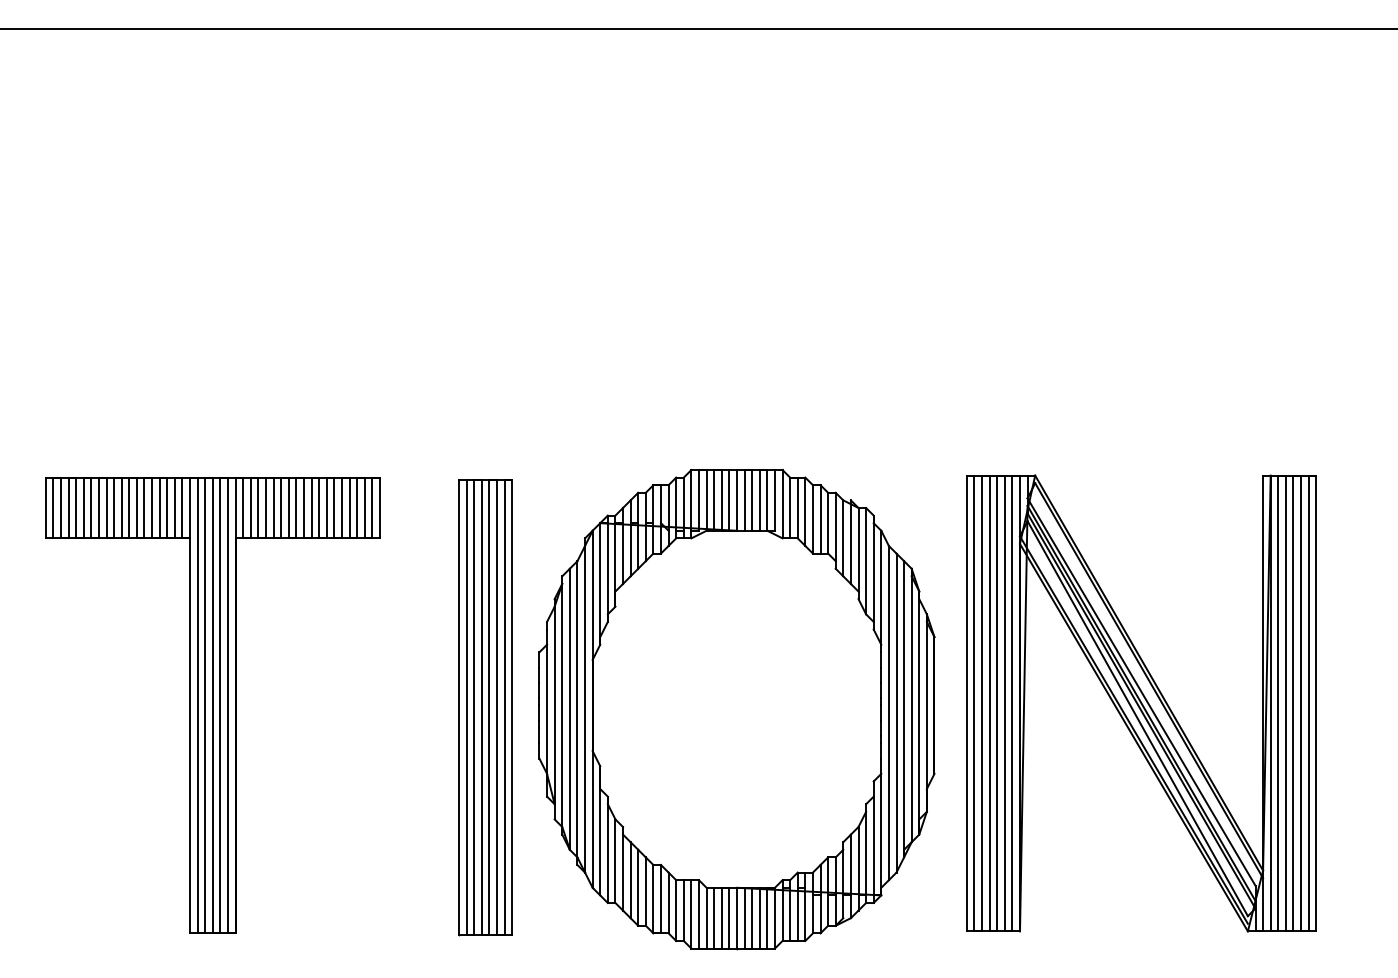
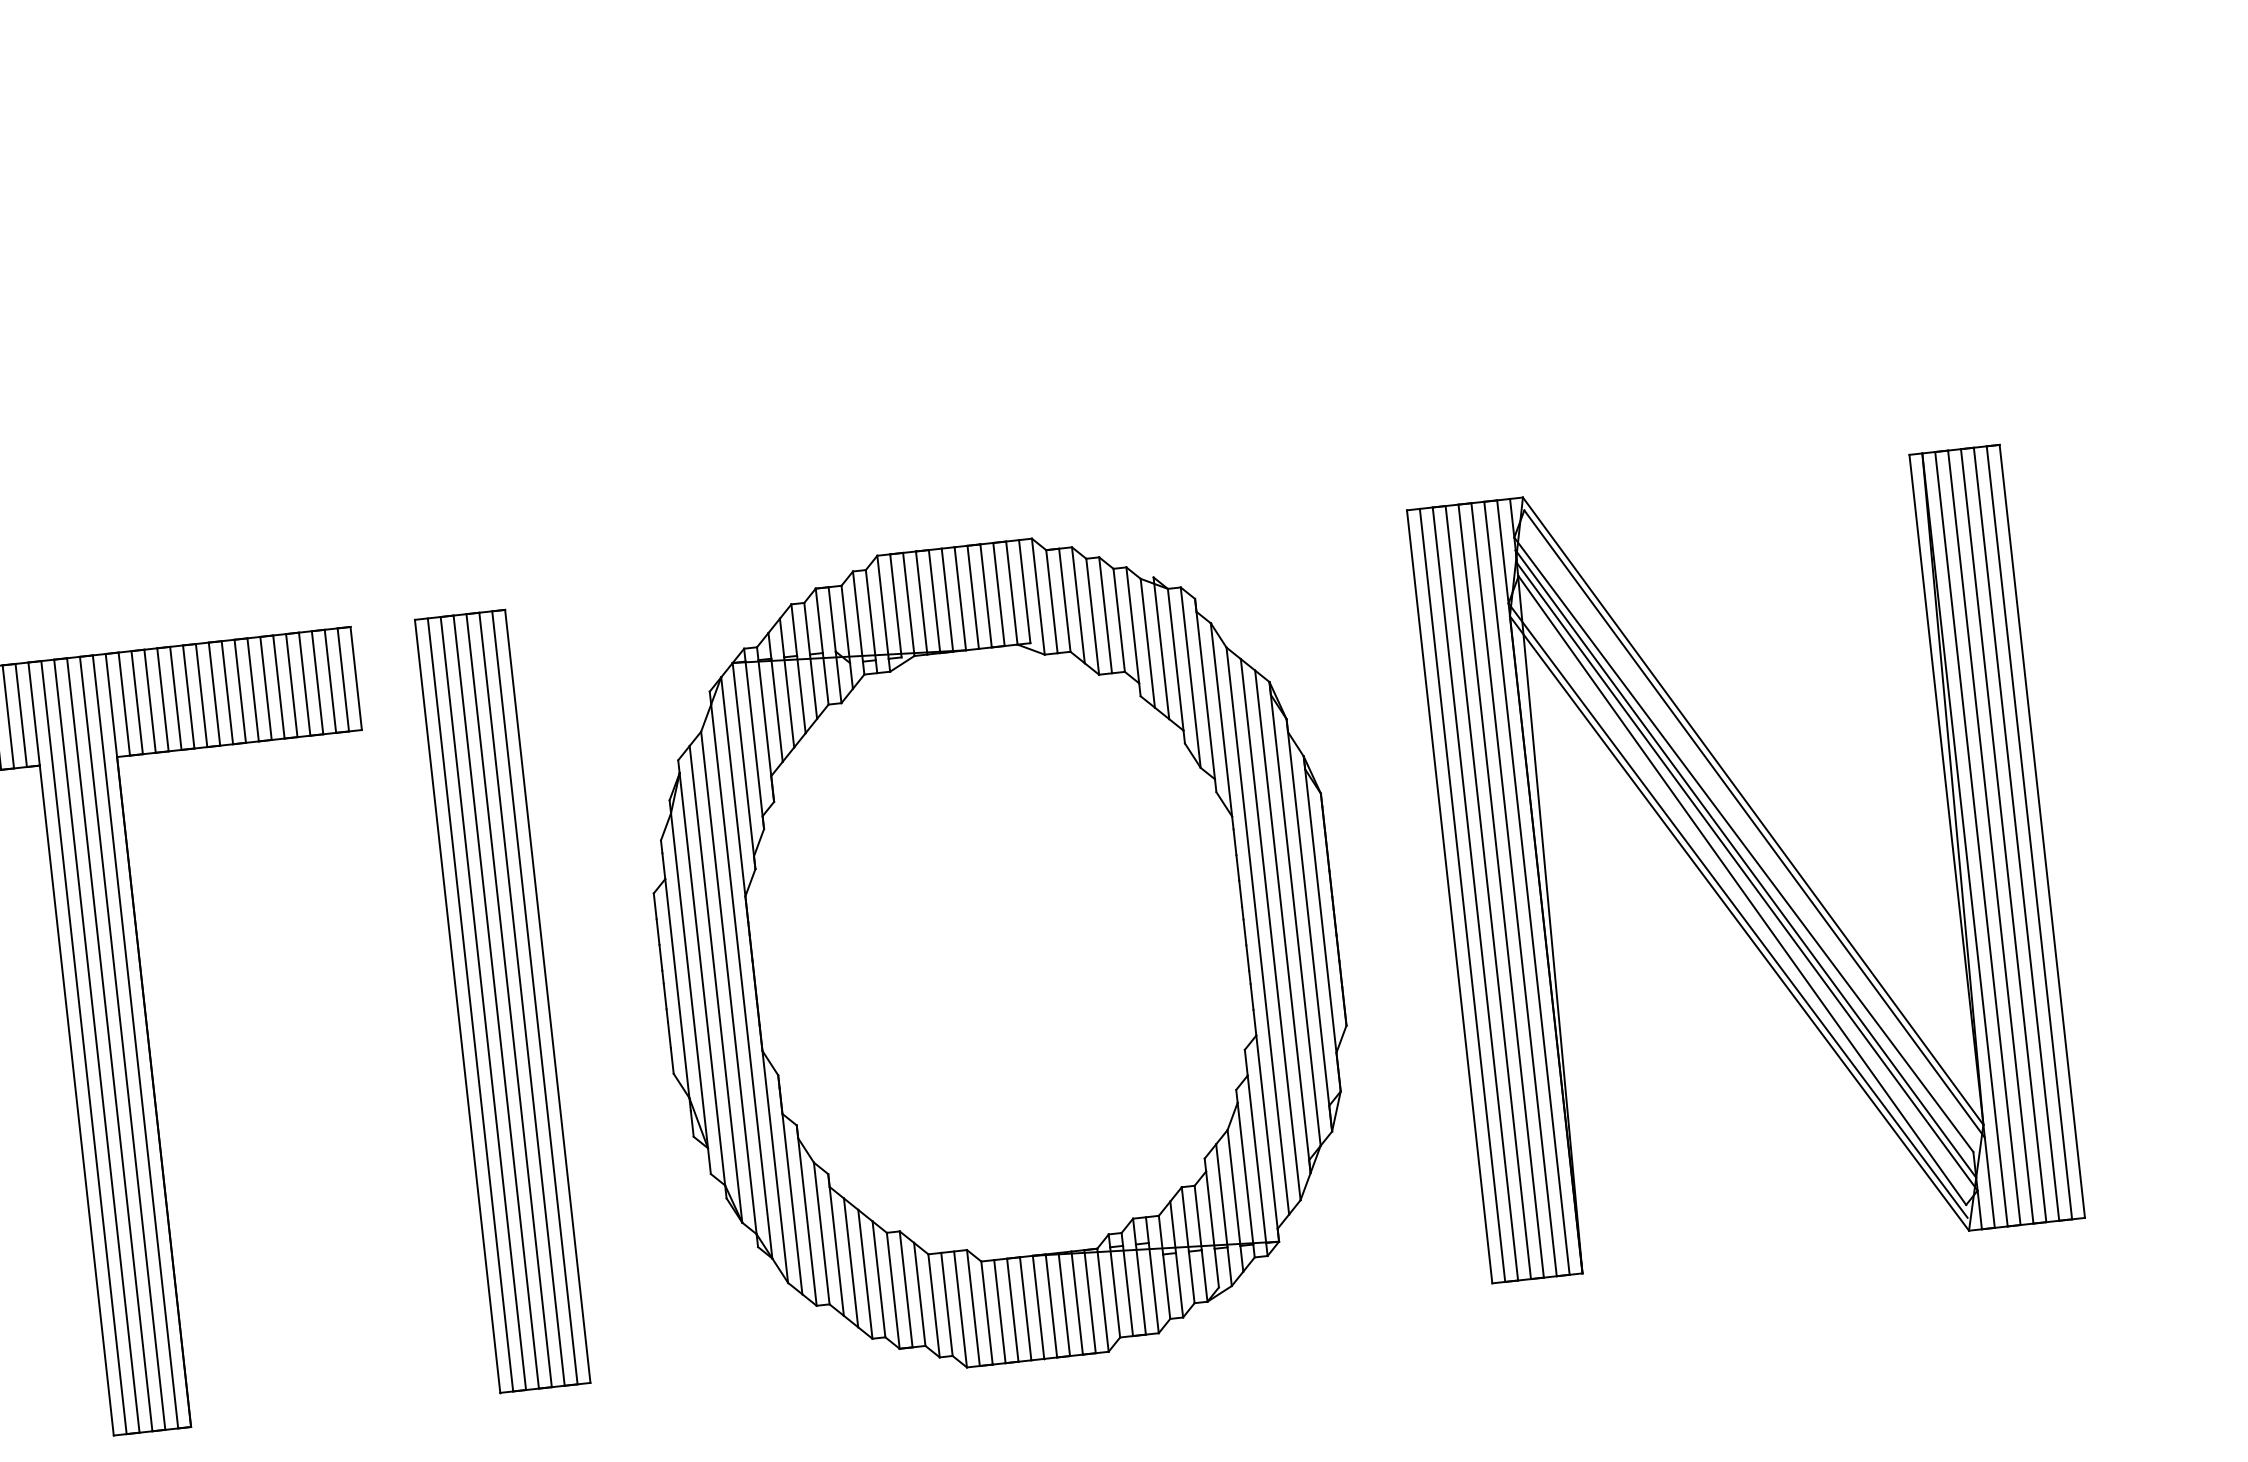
part: (1141, 703) -> (1745, 864), moved
part: (485, 707) -> (502, 1001), moved

